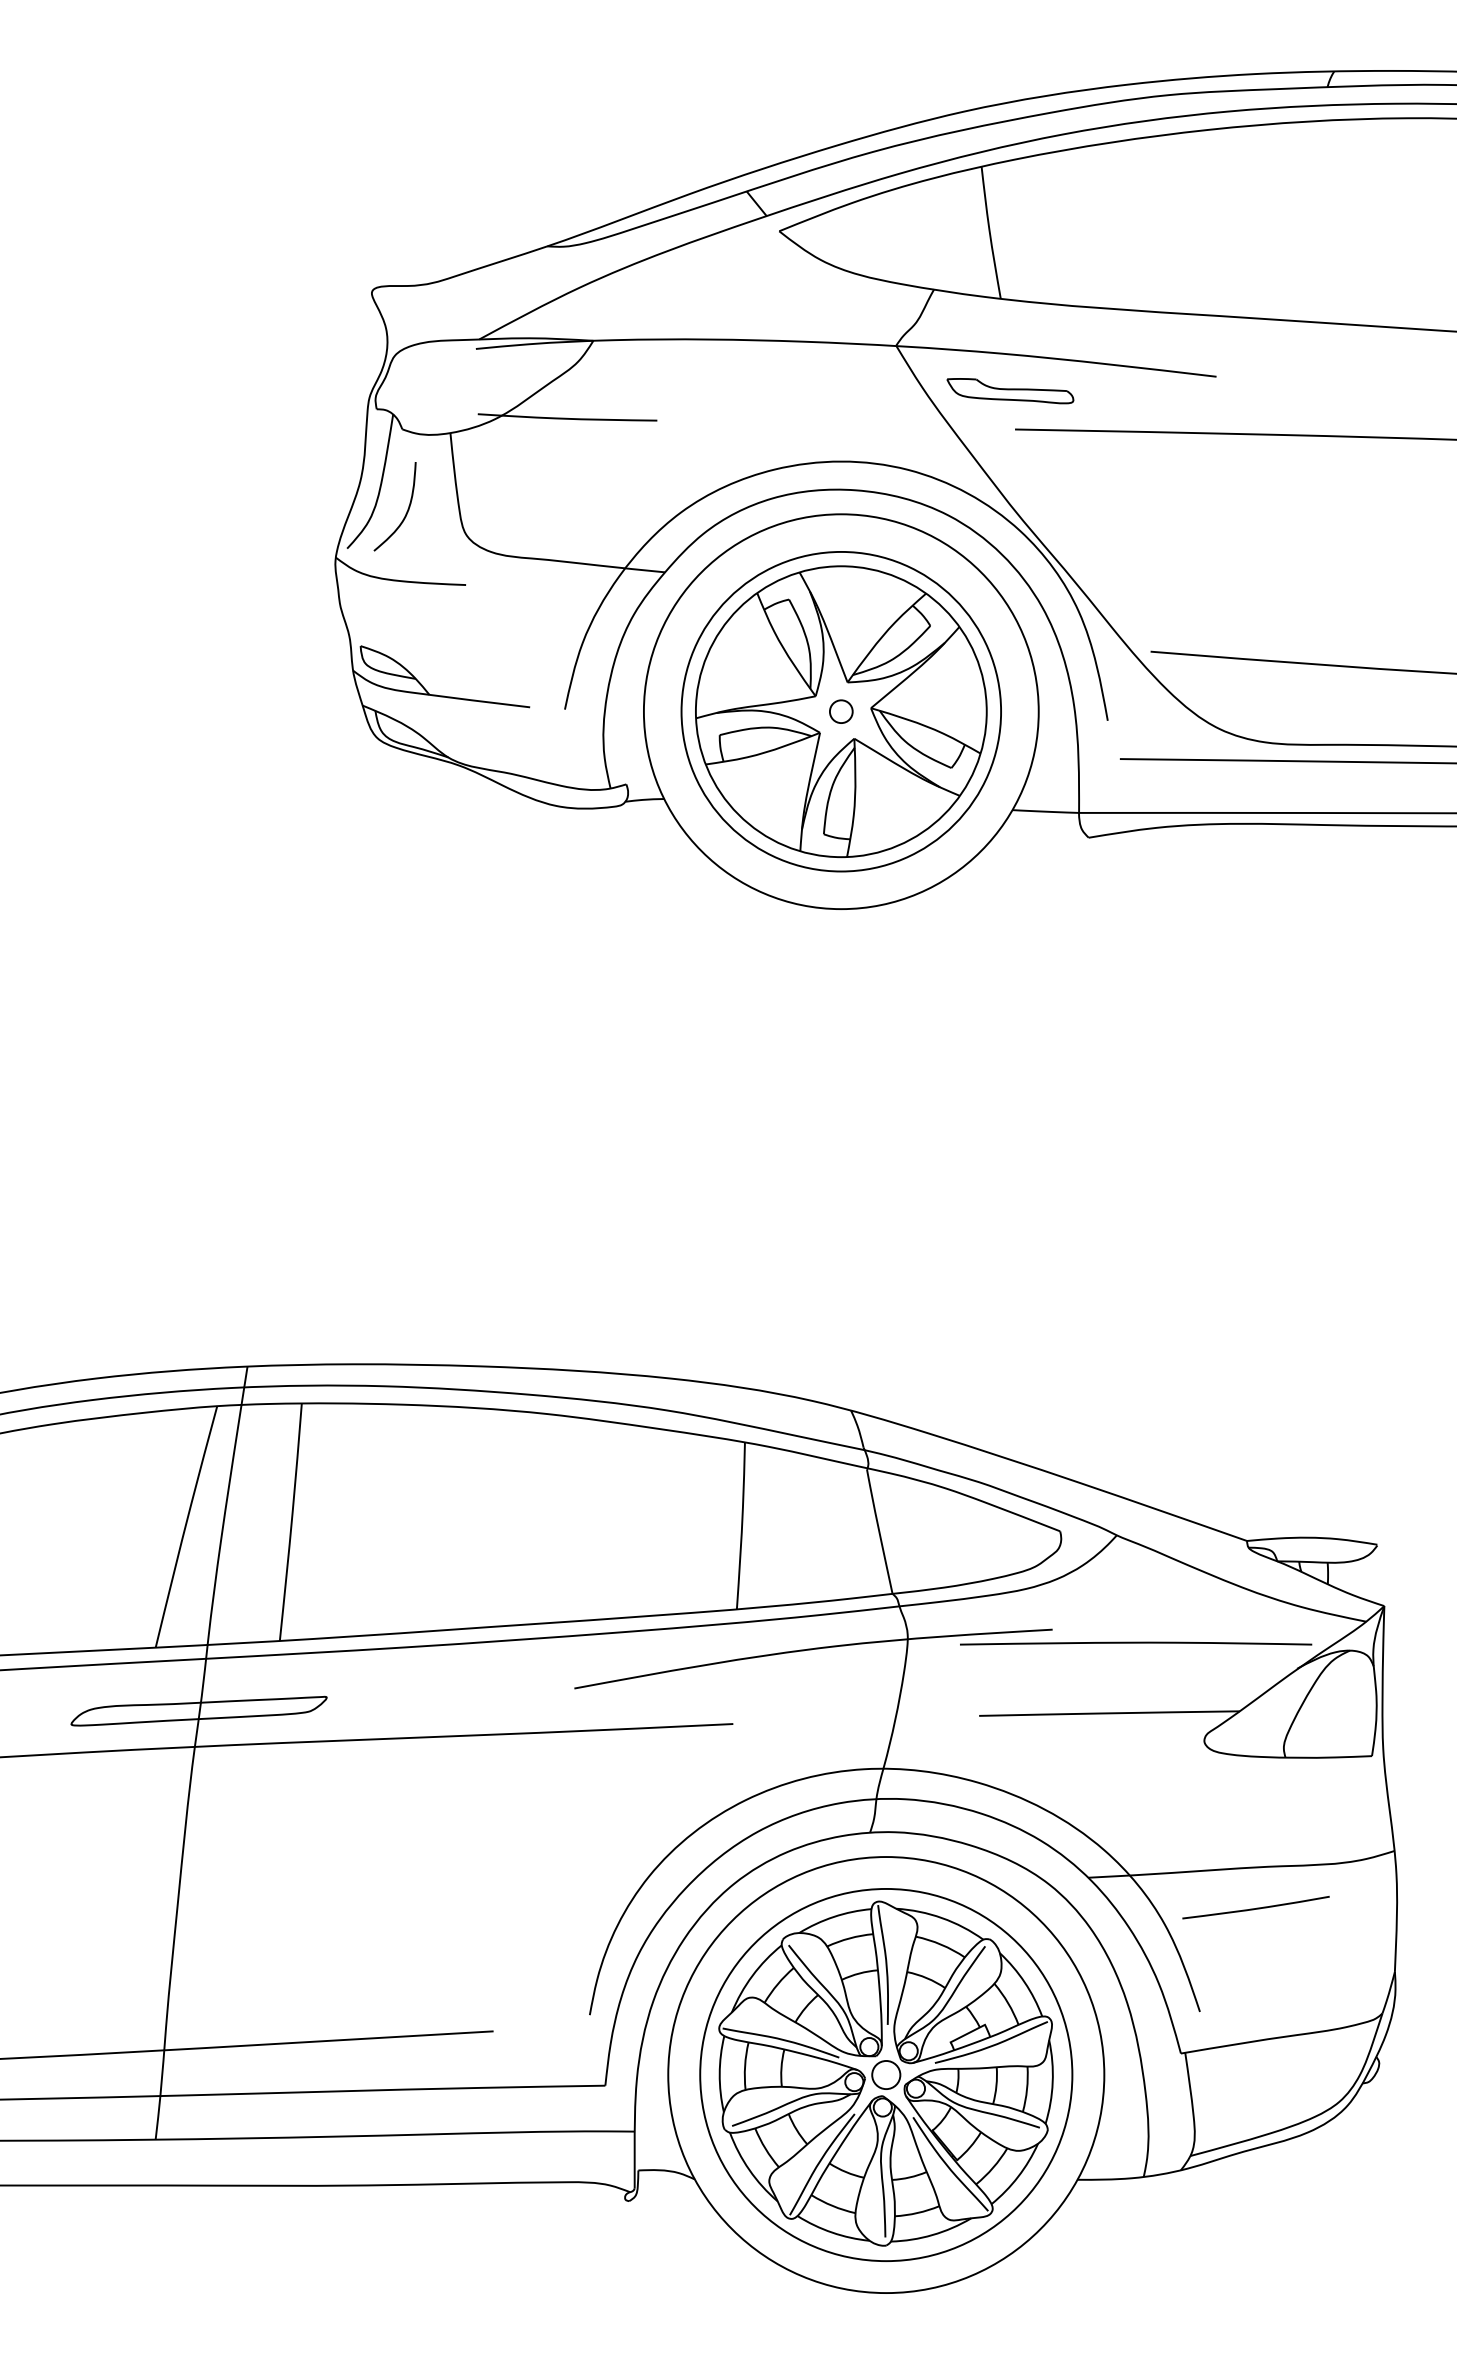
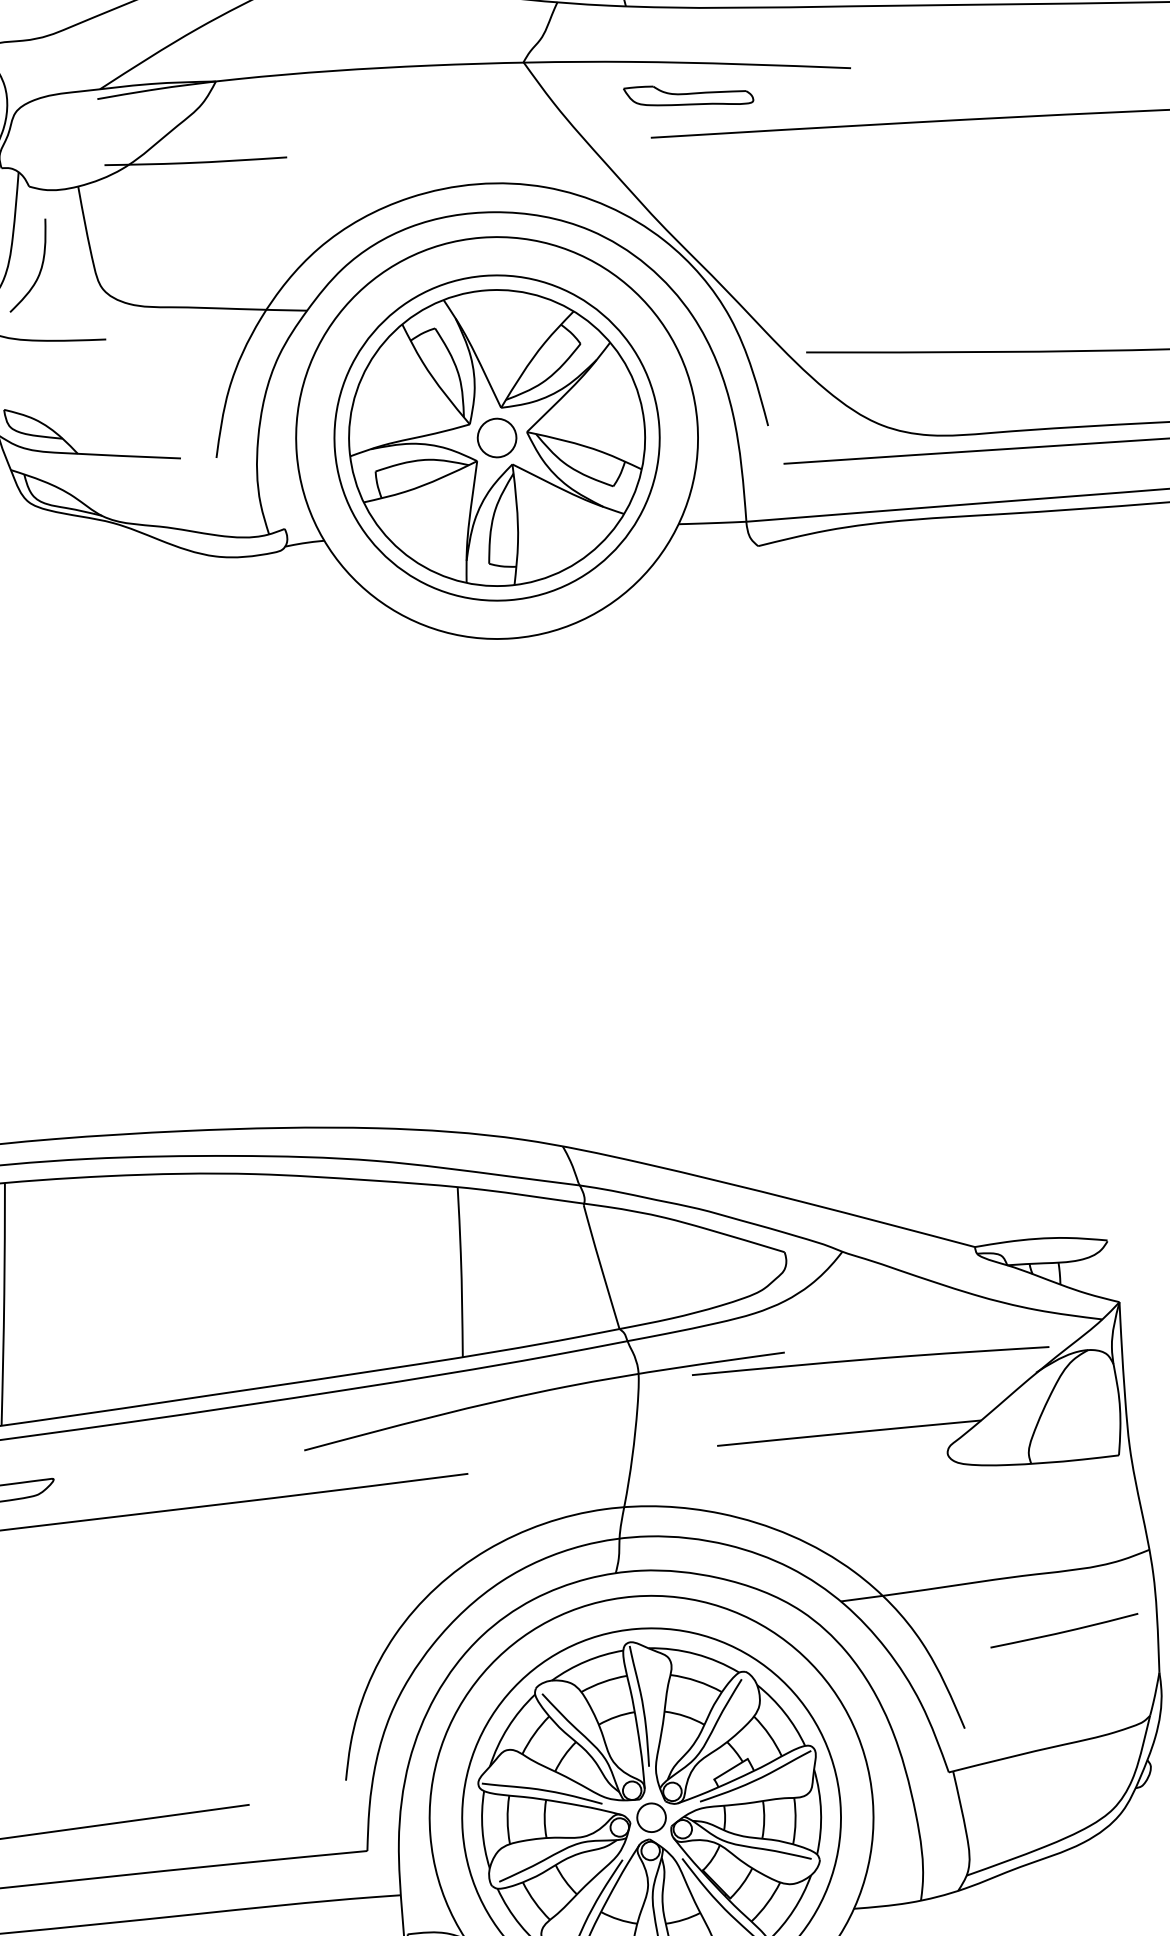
part: (1010, 391) -> (688, 96), moved
circle: (841, 711) -> (497, 437), size x1.67
curve: (1256, 1907) -> (1064, 1630), moved

